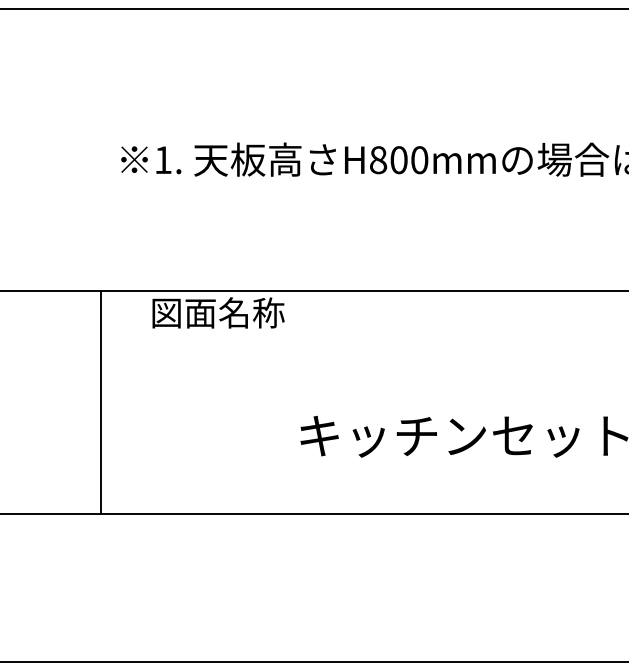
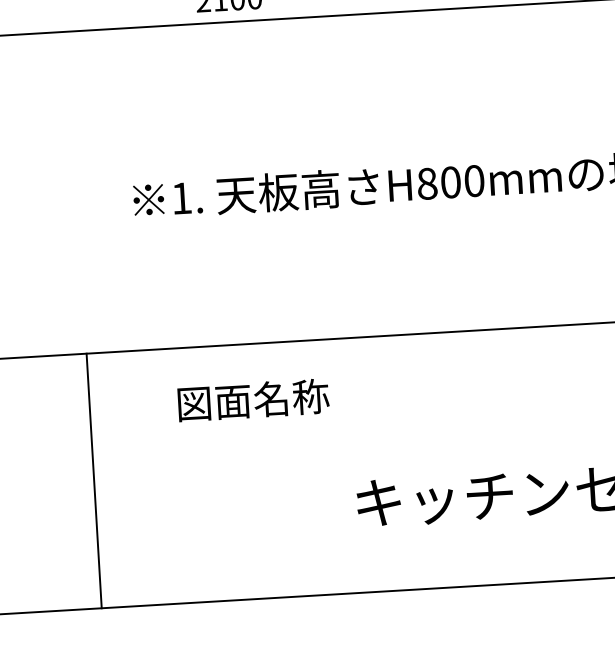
text: (218, 312) -> (253, 399), moved
line: (101, 401) -> (94, 480), moved

